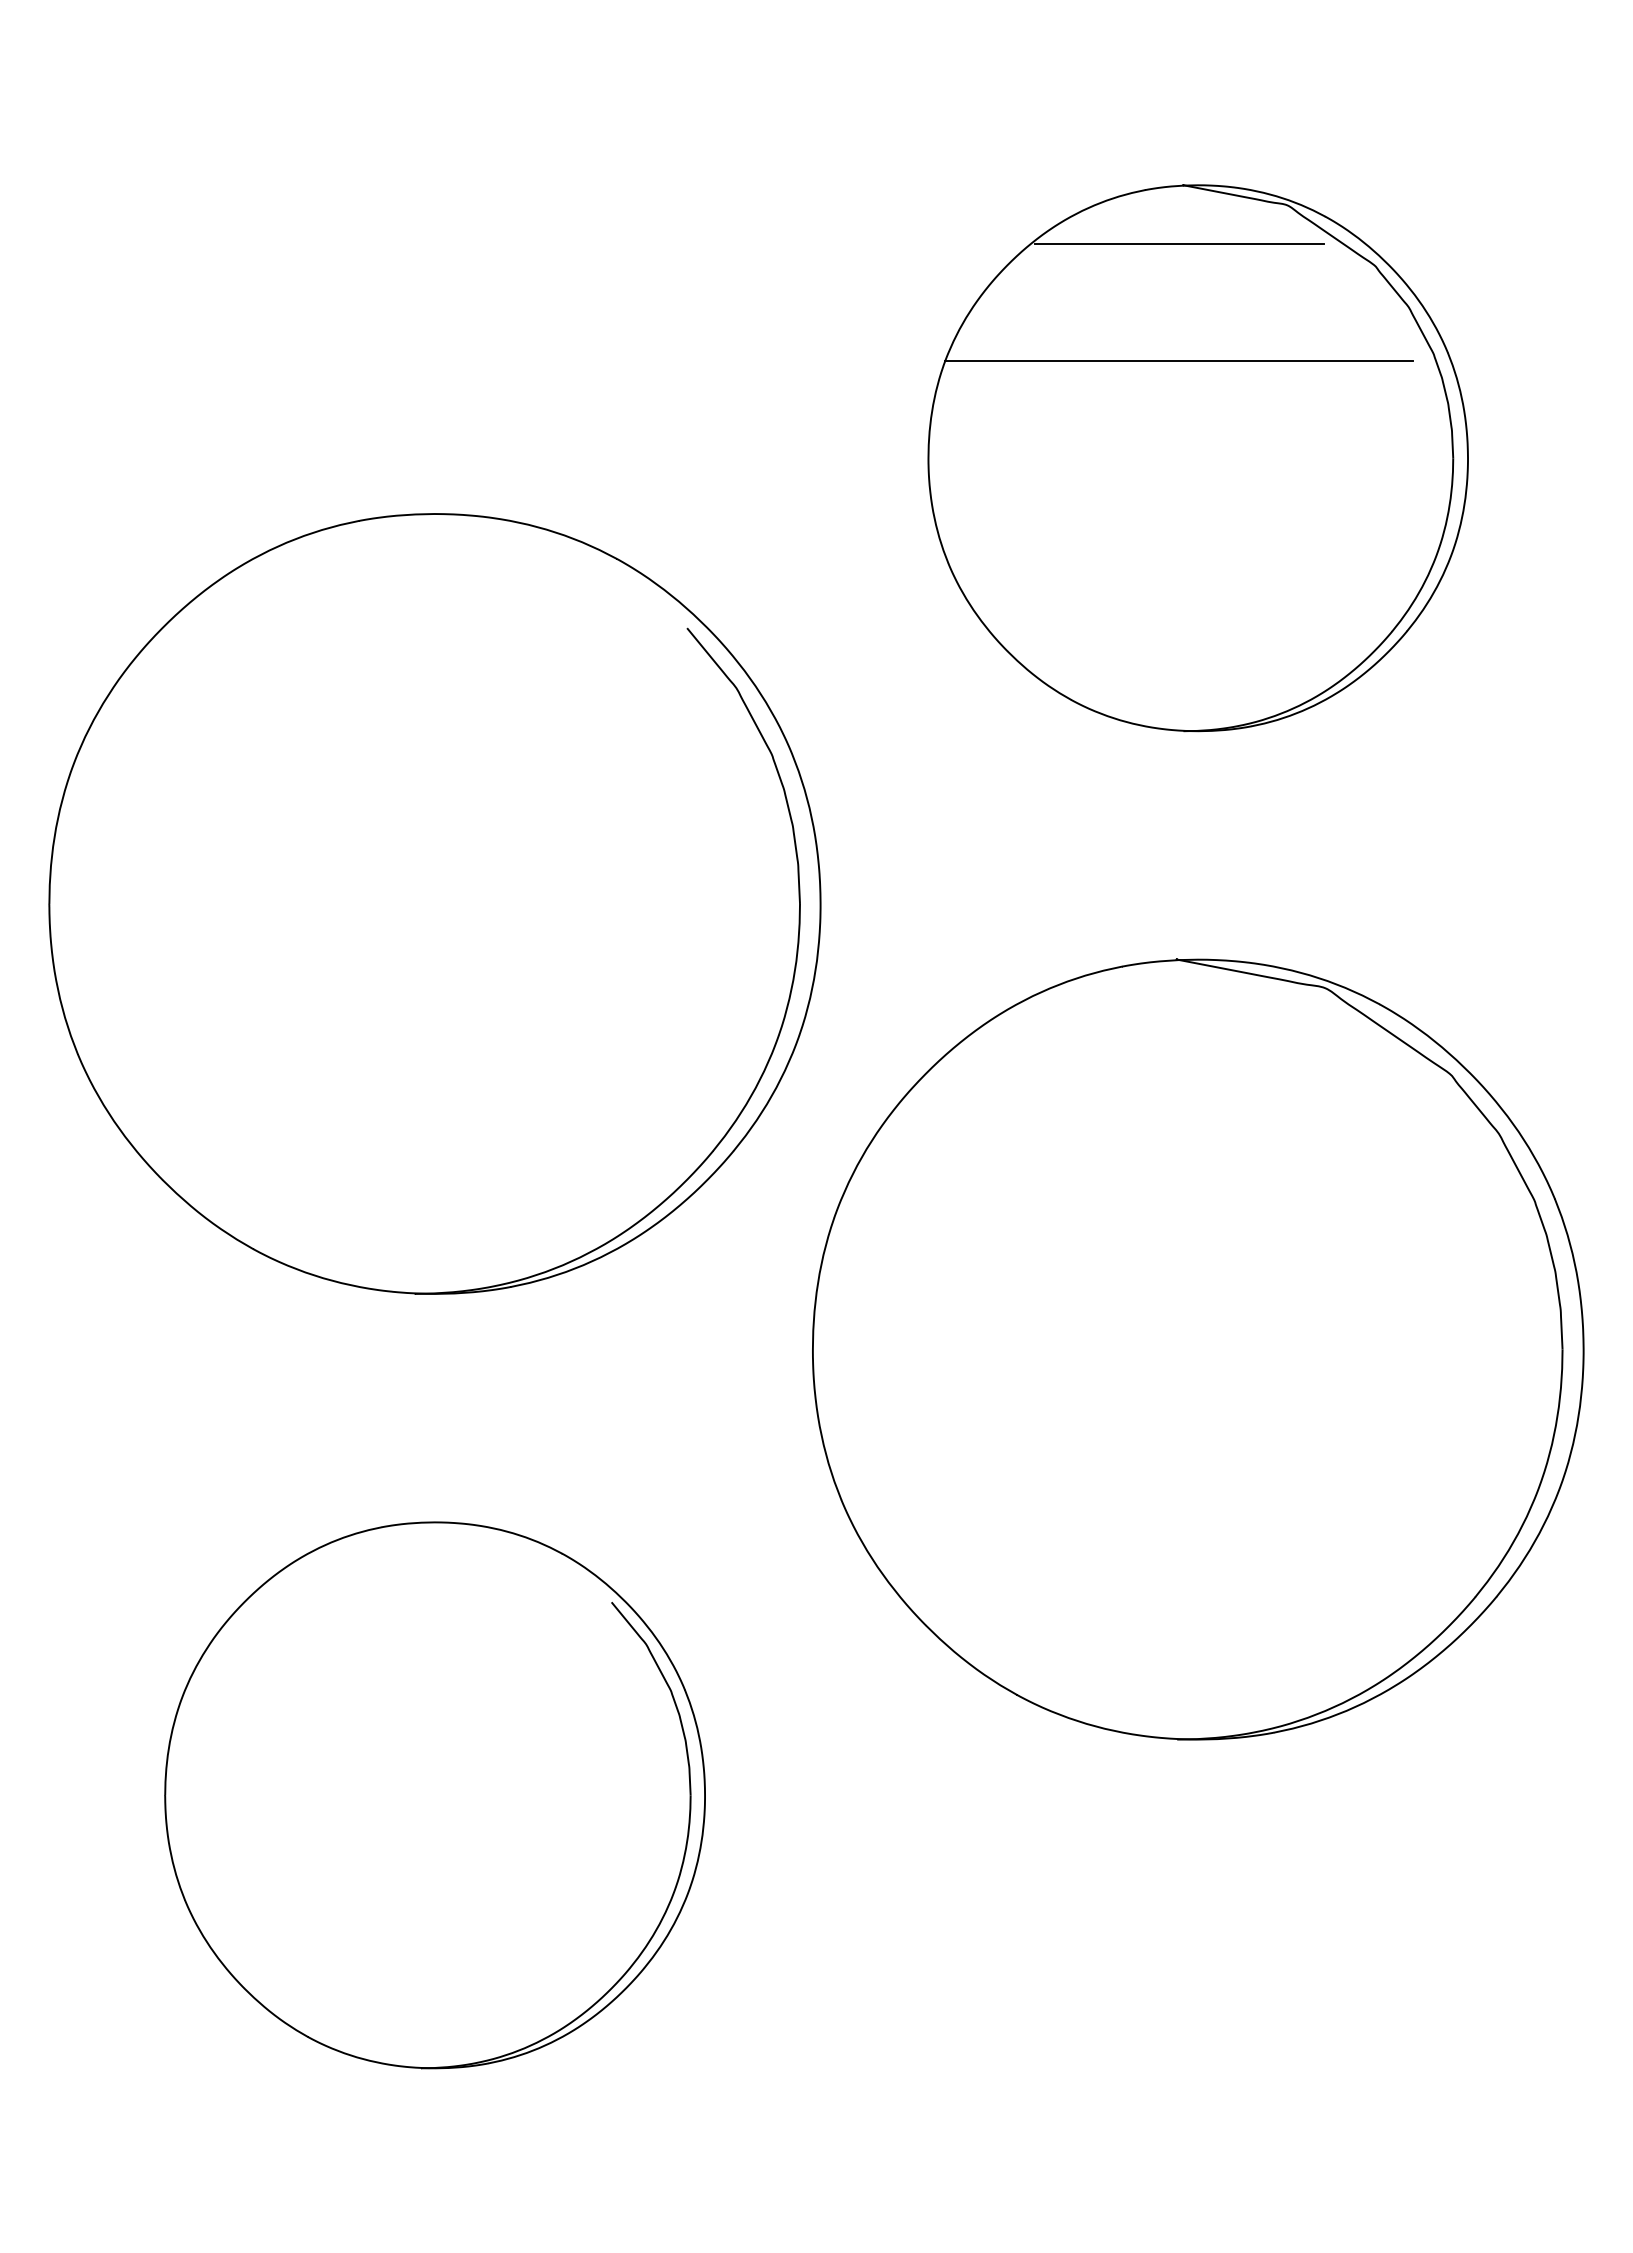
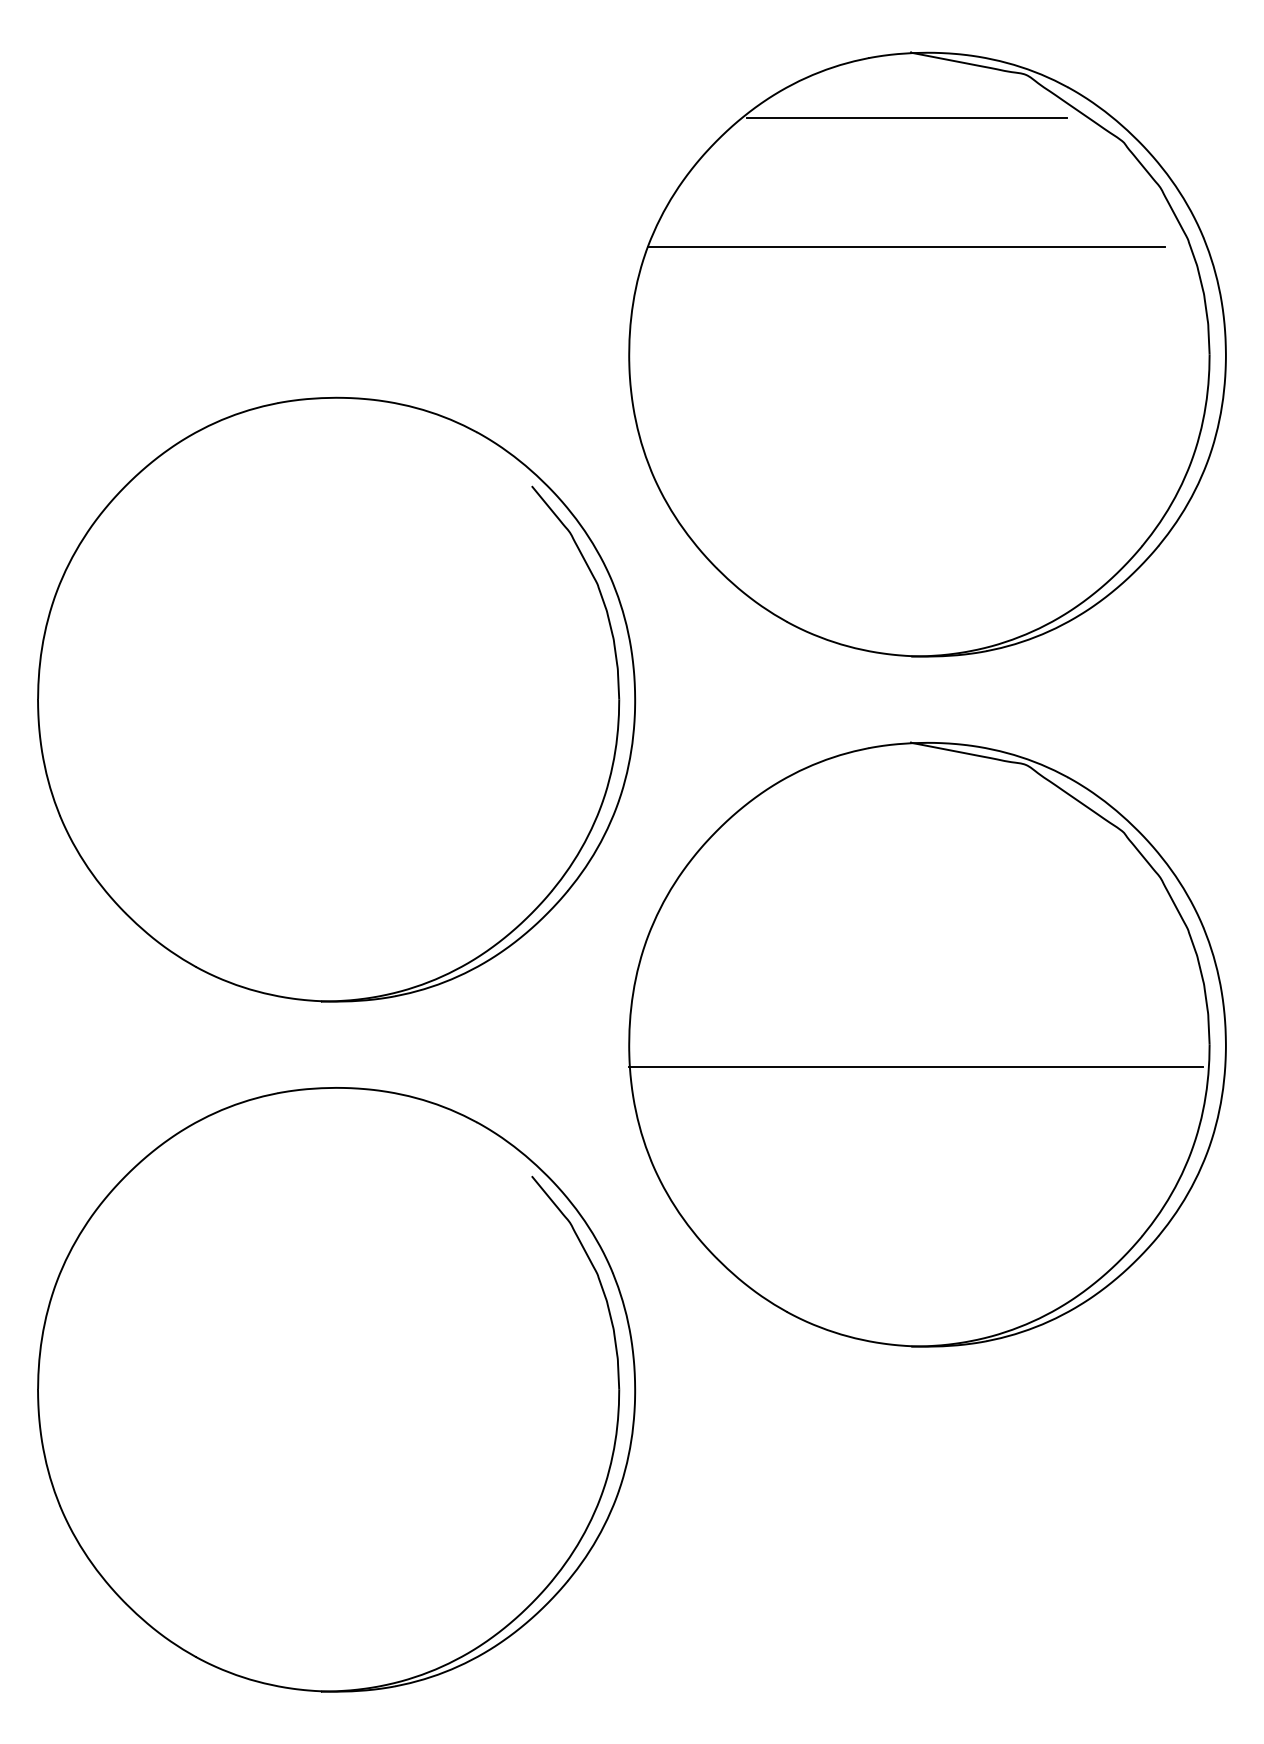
part: (1198, 458) -> (927, 354), size x1.43
line: (1182, 1377) -> (915, 1066), added
part: (434, 1794) -> (336, 1389), size x1.43

